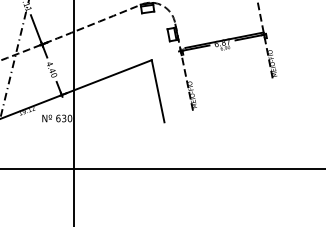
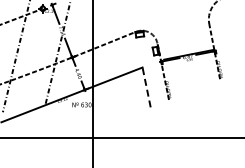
line: (157, 89) -> (146, 86), solid -> dashed

